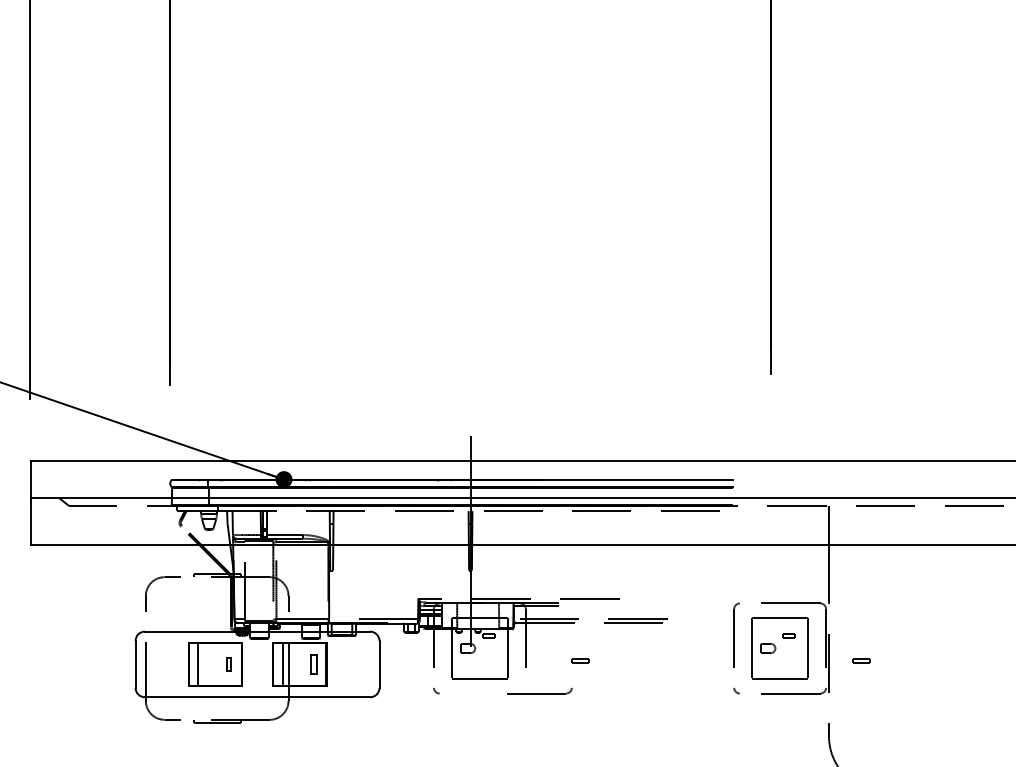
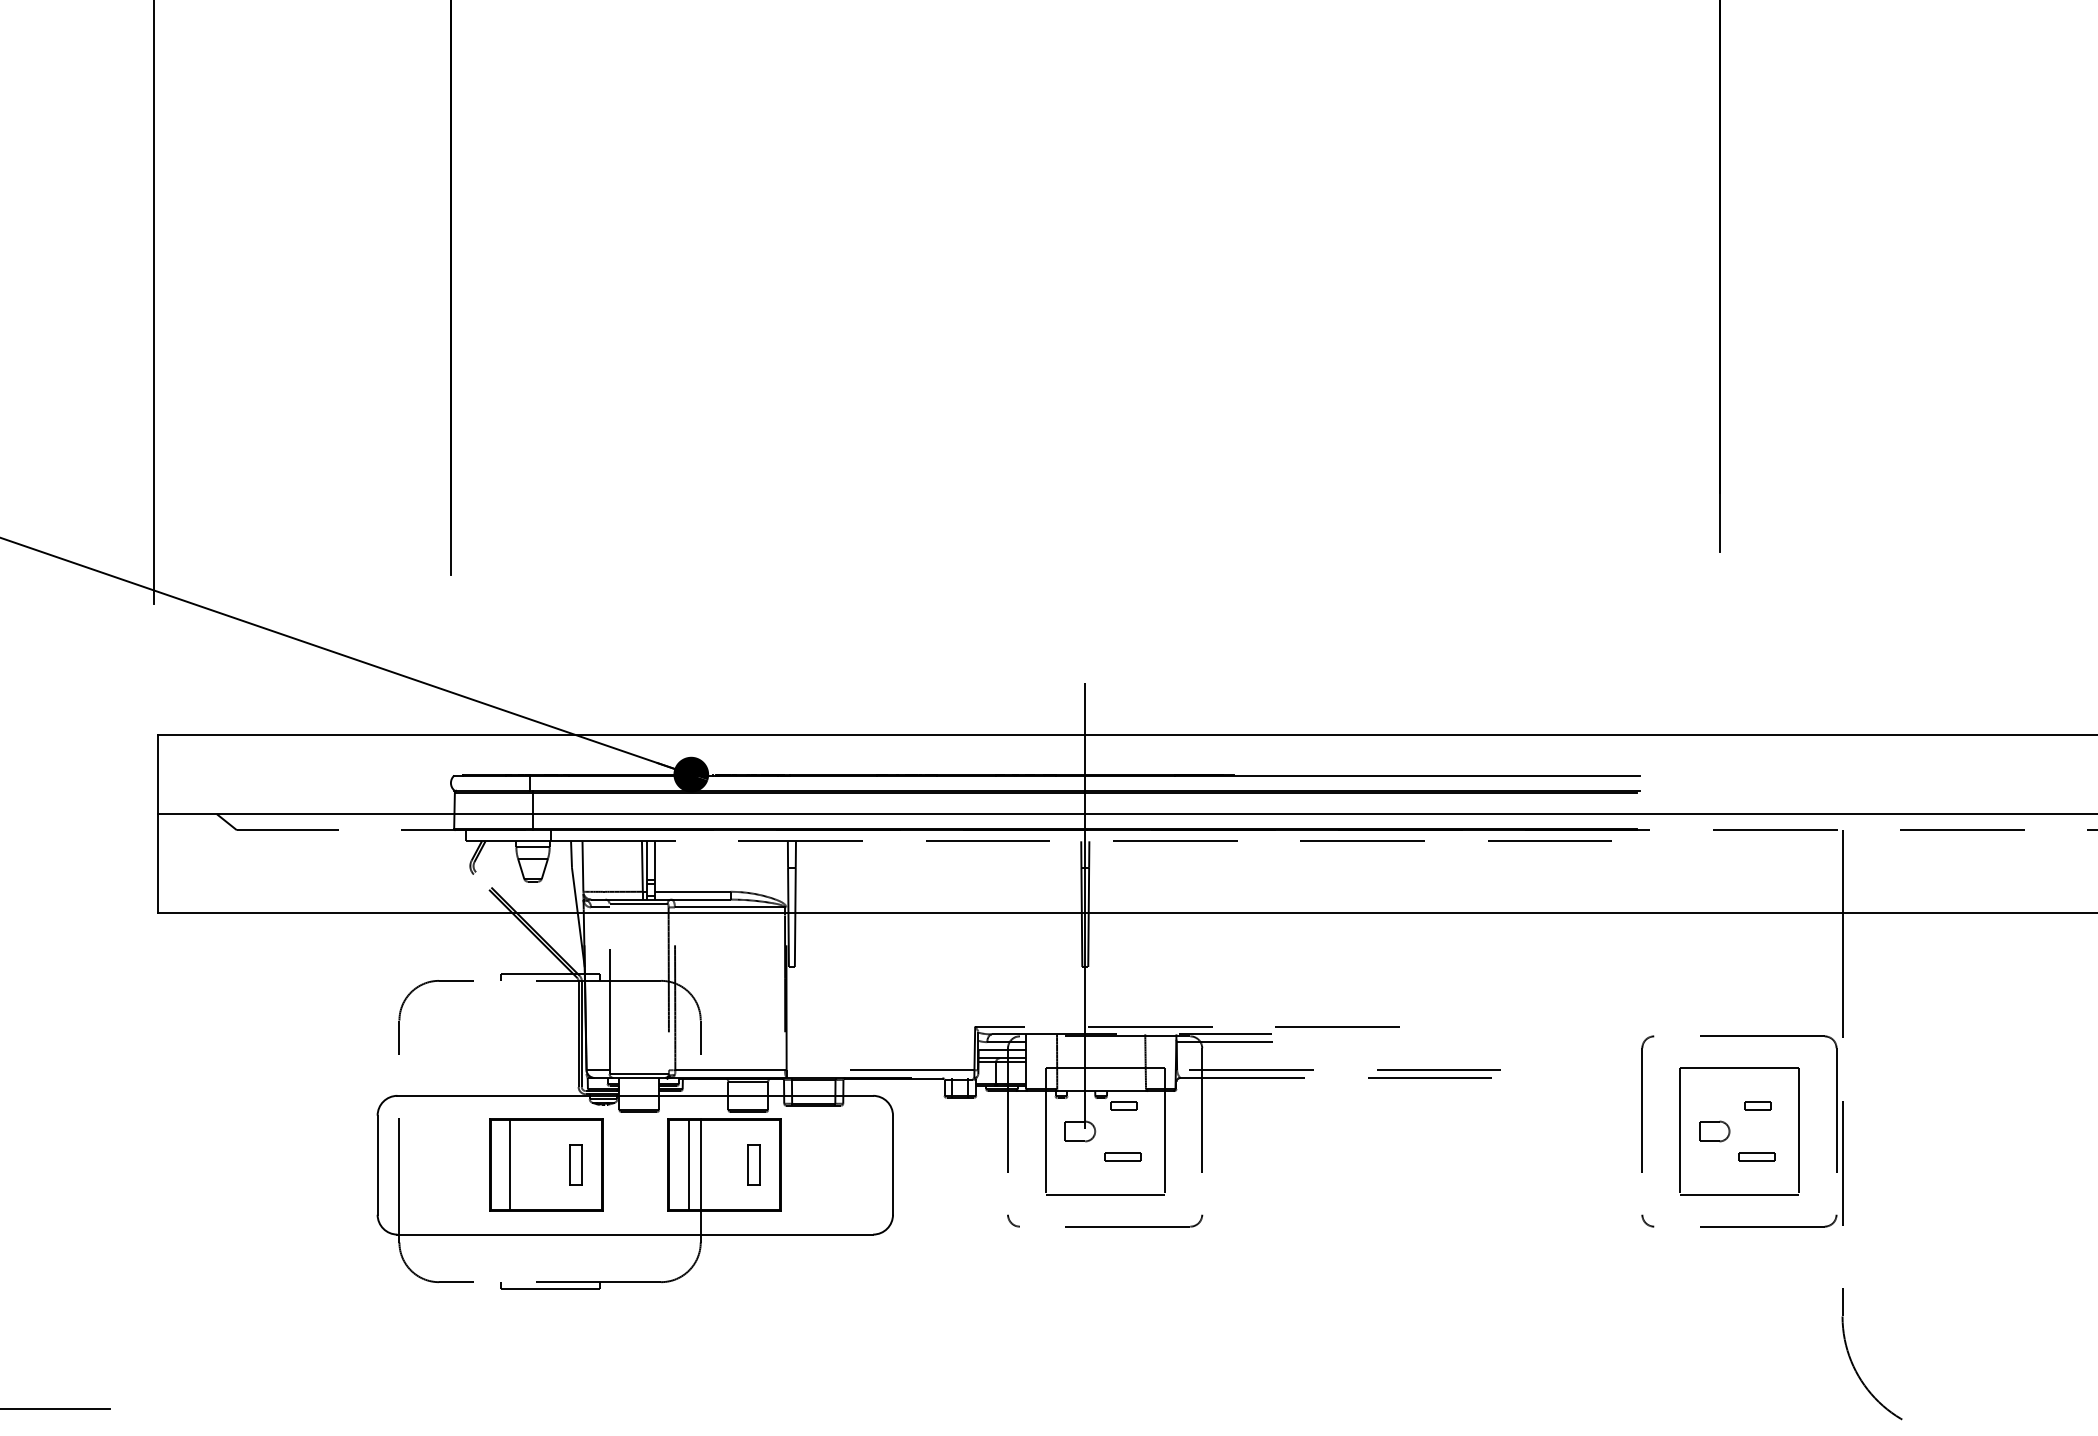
part: (580, 660) -> (1123, 1156), moved
part: (861, 660) -> (1757, 1156), moved
part: (229, 664) -> (576, 1165), size x1.43
part: (539, 691) -> (1133, 1222), moved

